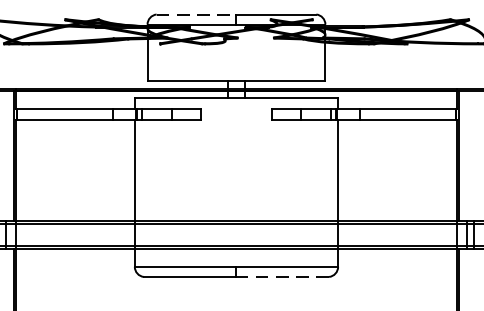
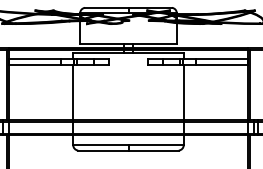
line: (196, 13) -> (106, 7), dashed -> solid
line: (282, 276) -> (153, 150), dashed -> solid

